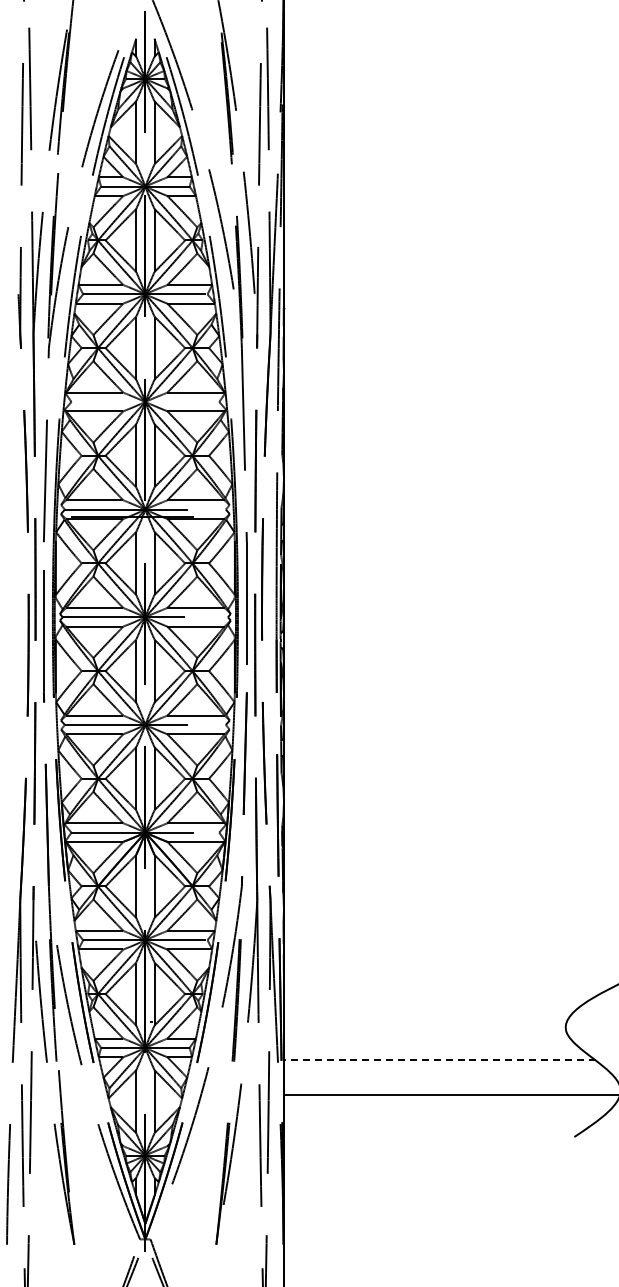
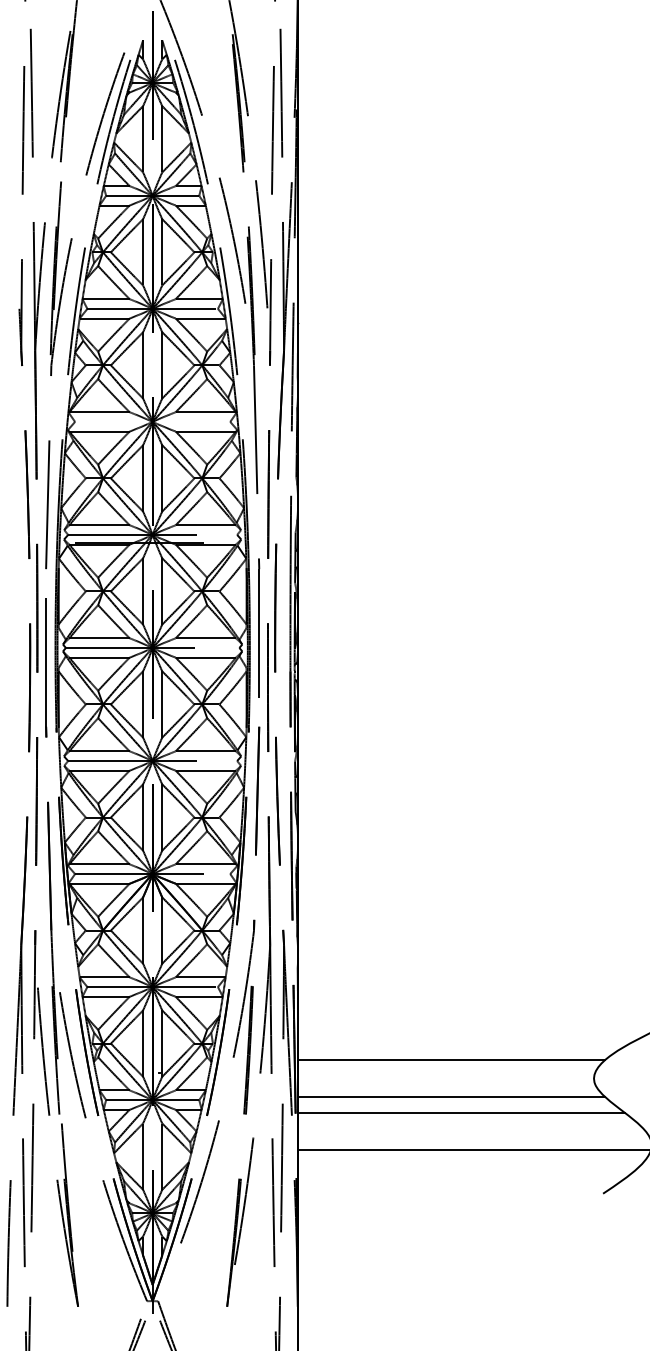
line: (429, 1009) -> (451, 1059), added
line: (429, 1044) -> (451, 1096), added
line: (439, 1060) -> (461, 1113), dashed -> solid

